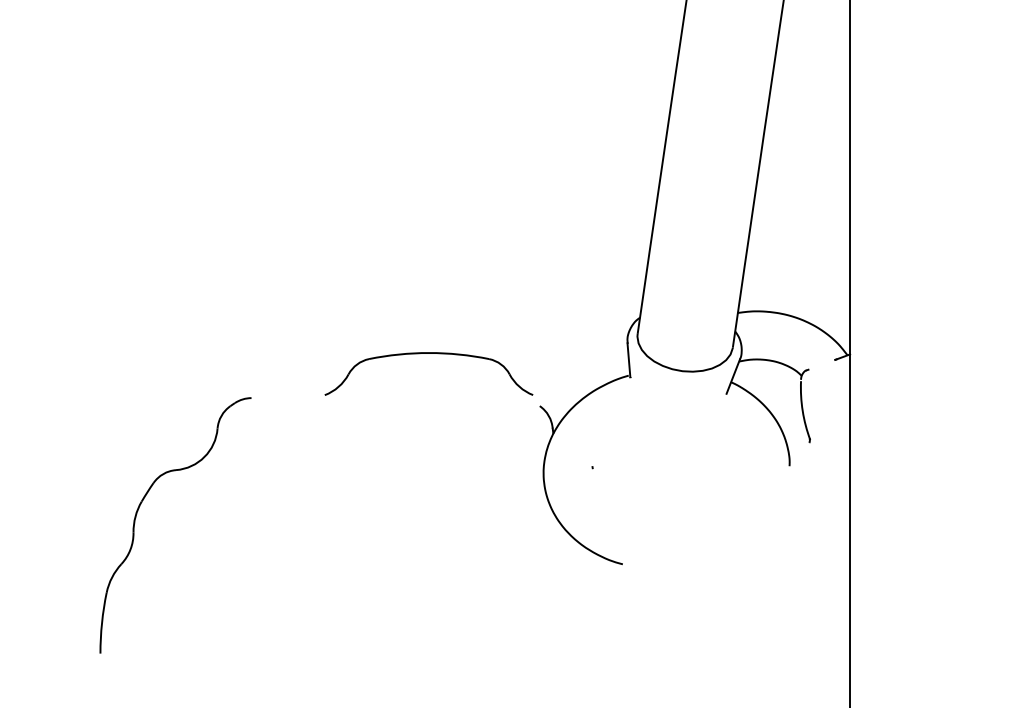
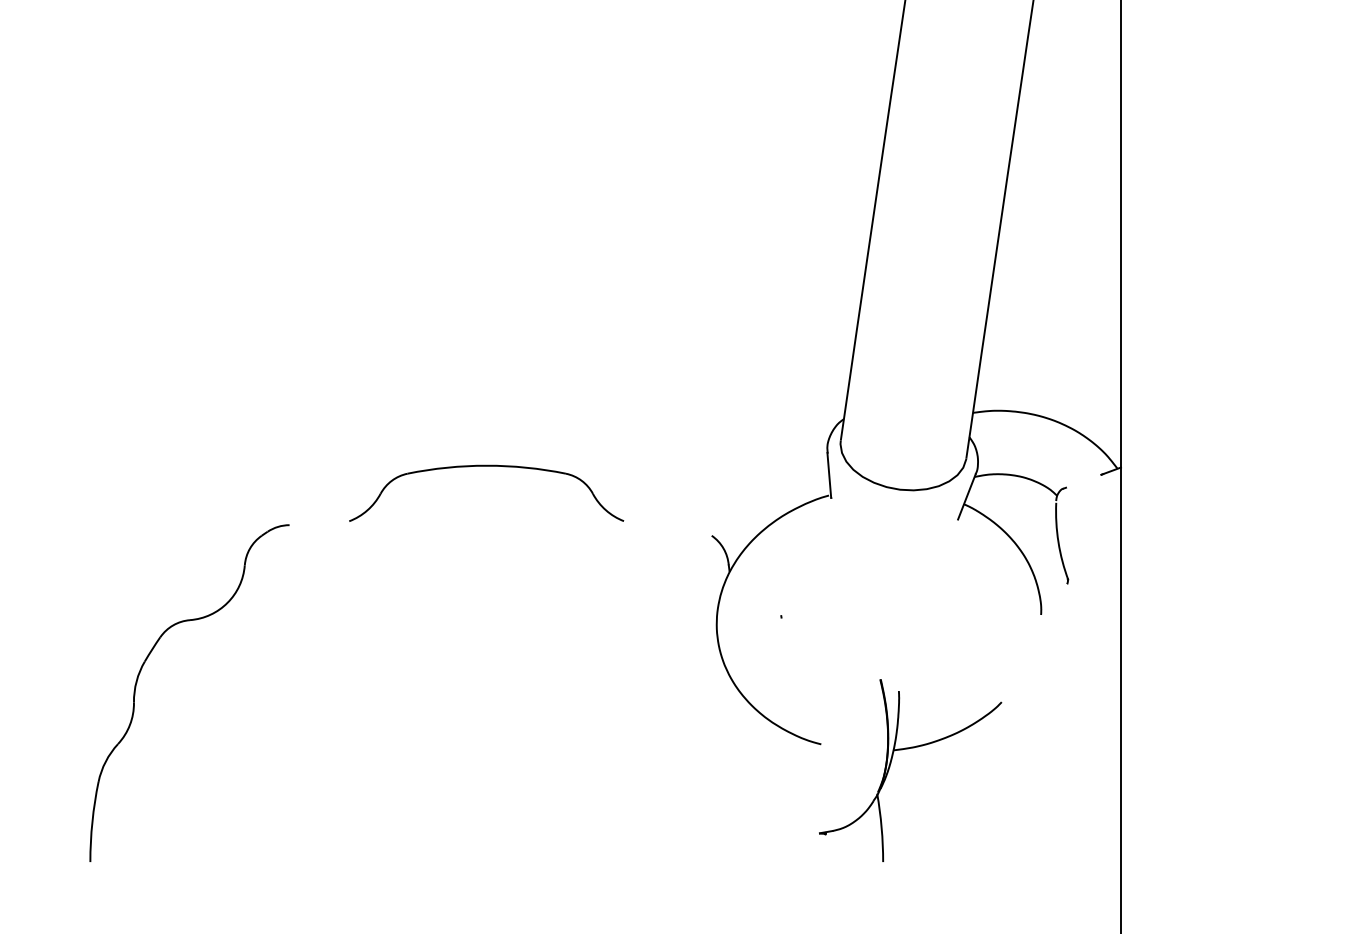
part: (428, 353) -> (486, 466), moved
part: (139, 509) -> (141, 671), moved
part: (675, 581) -> (890, 767), added

